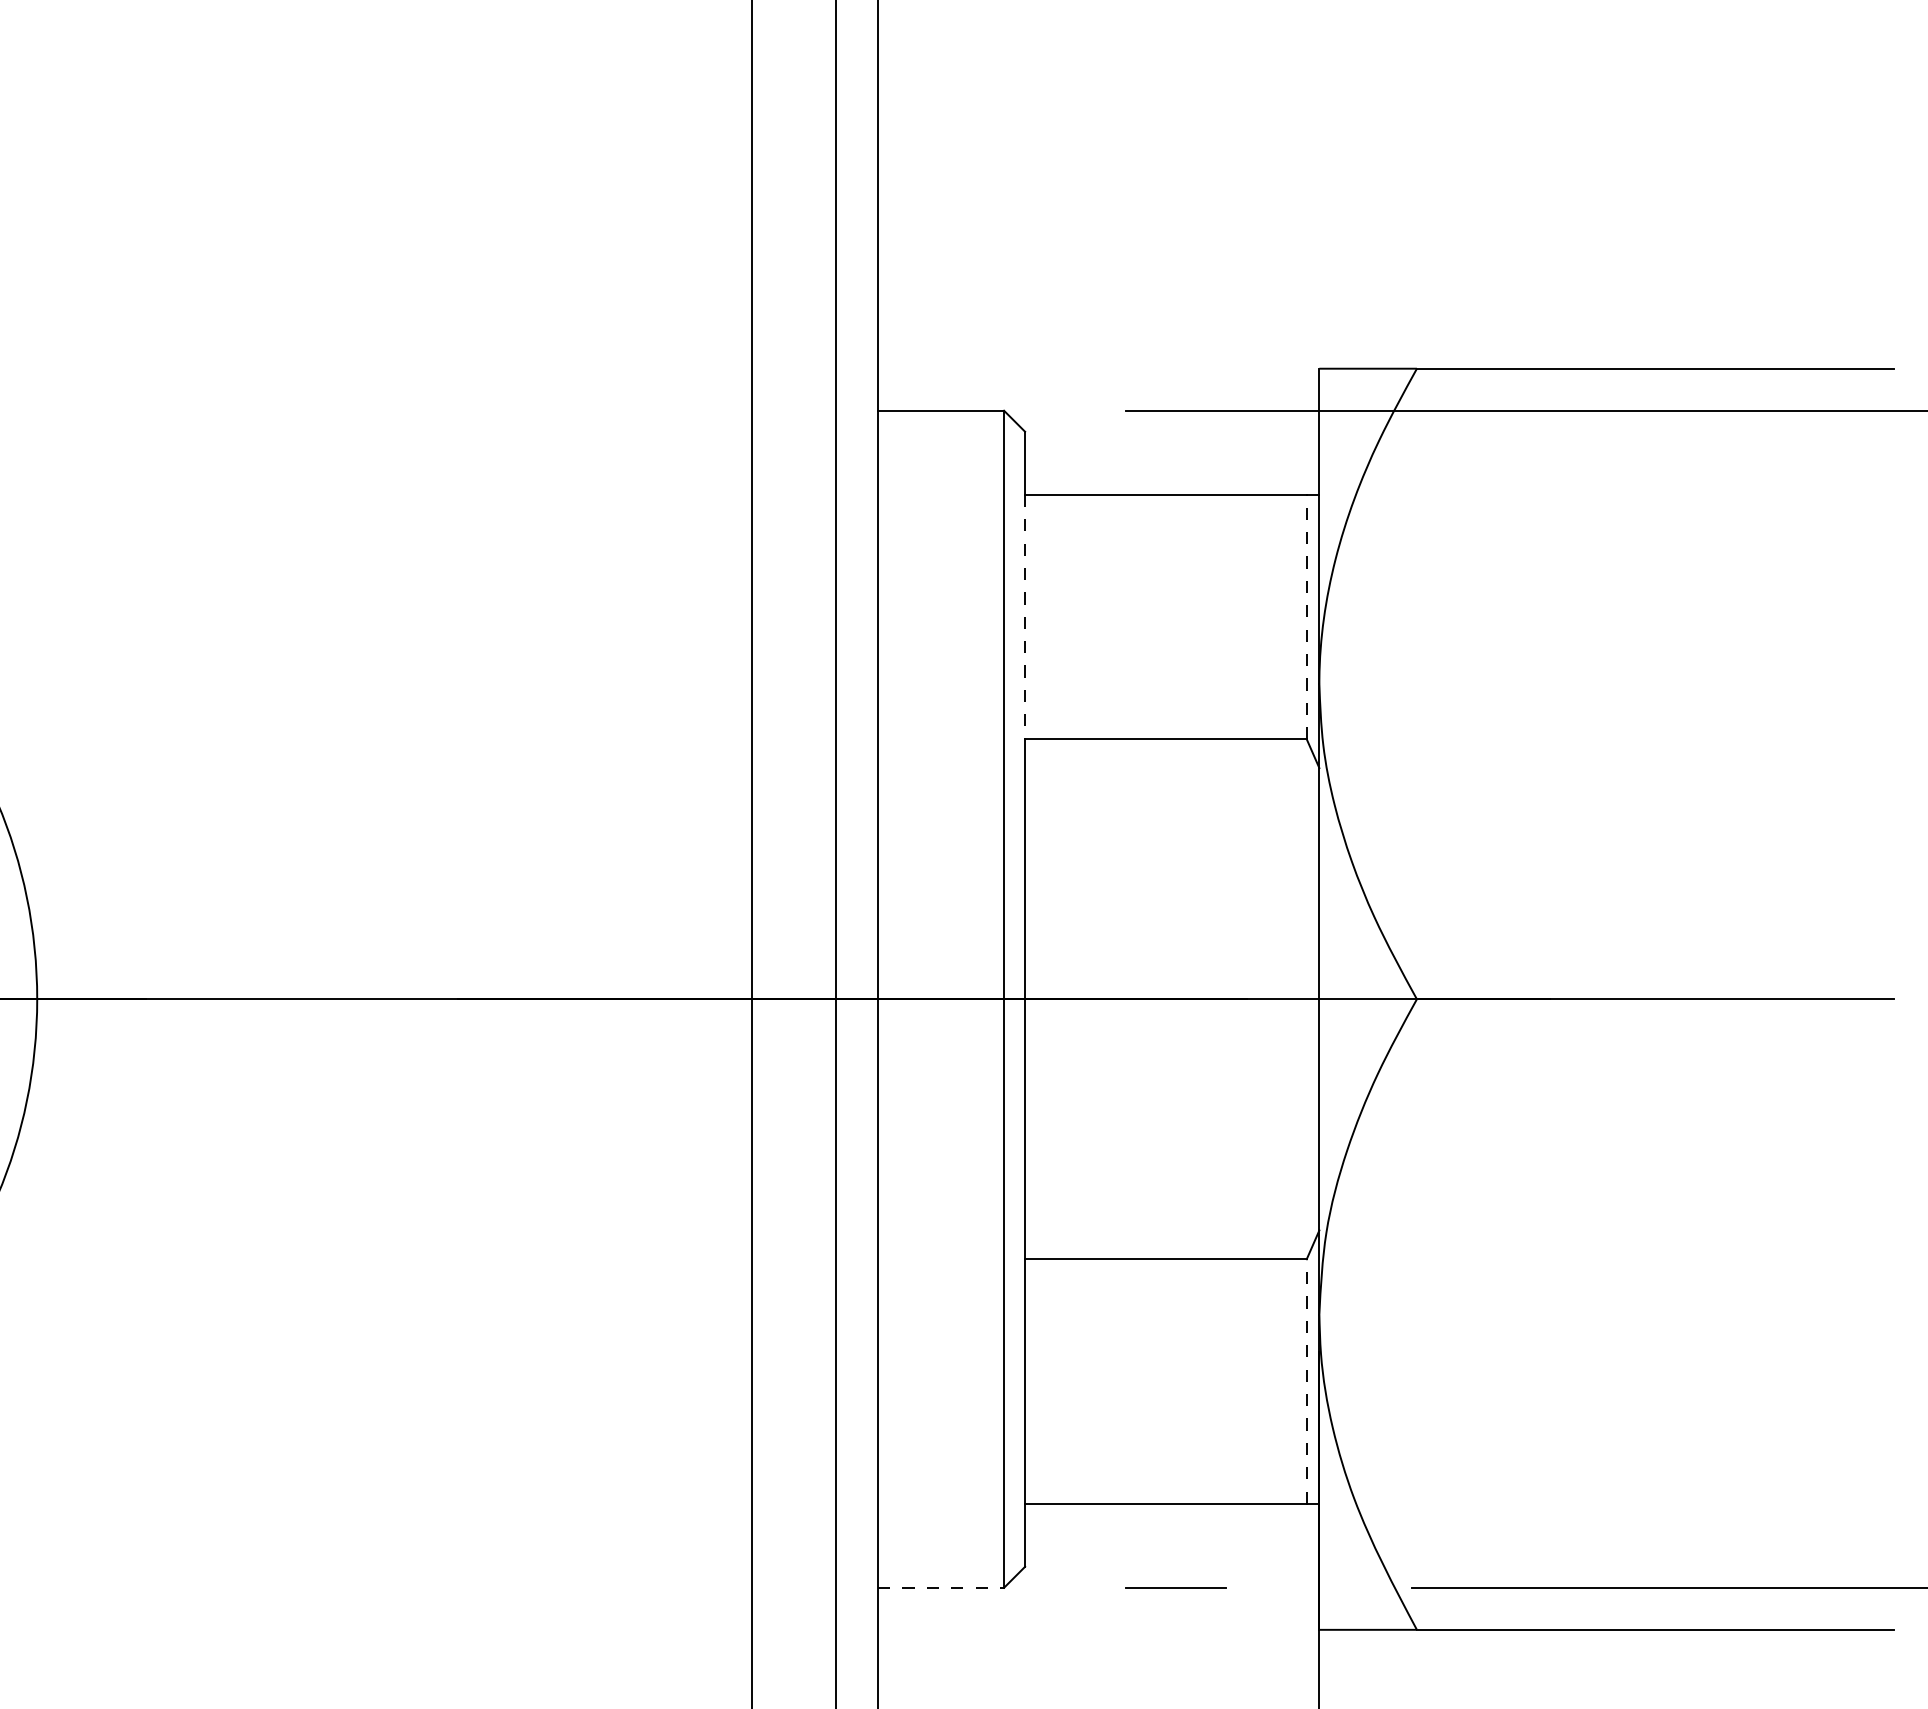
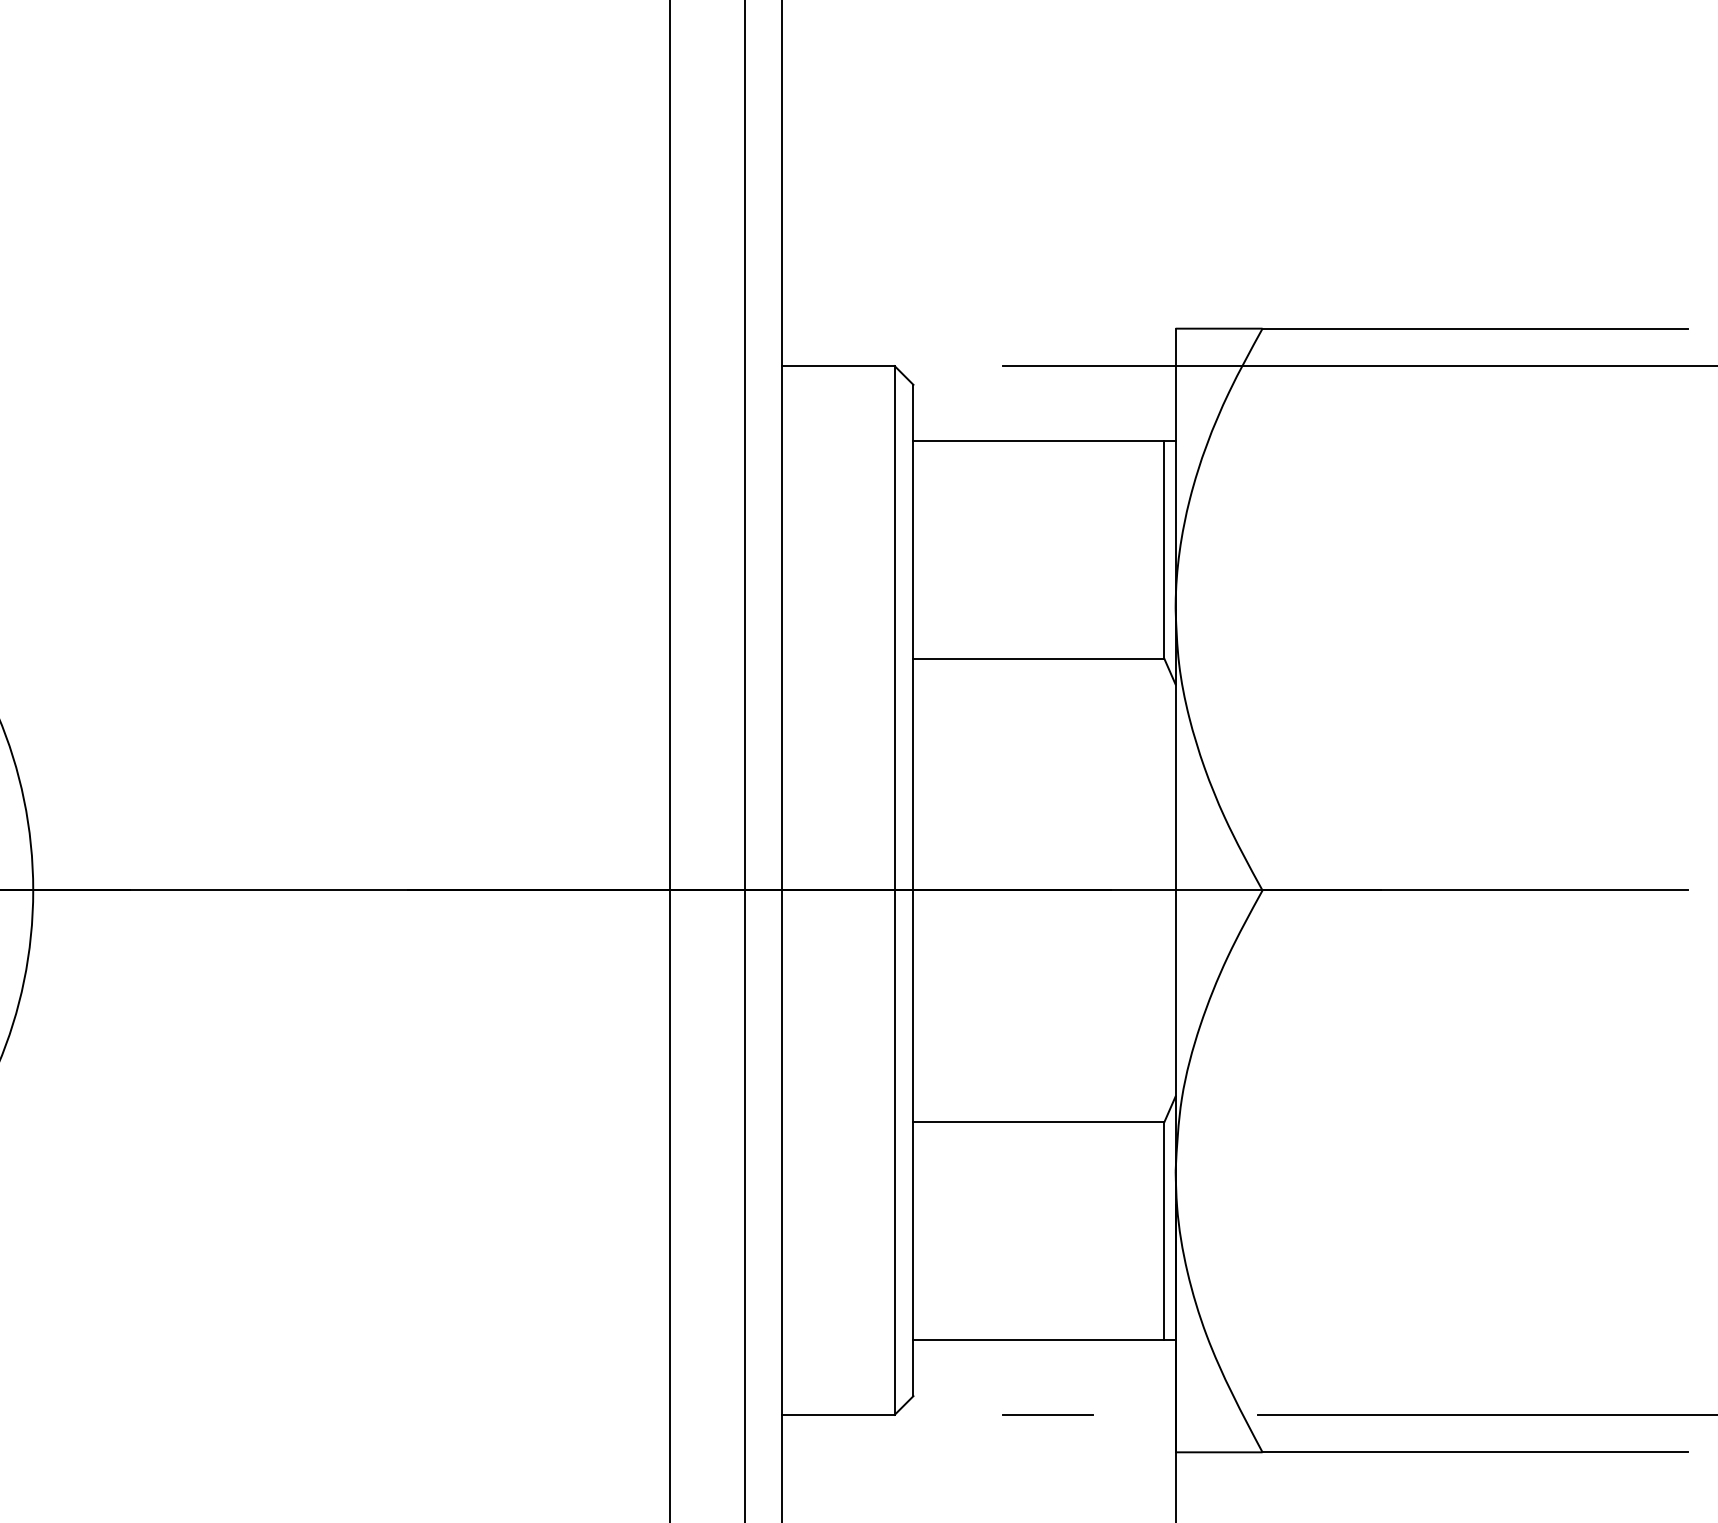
line: (1306, 616) -> (1164, 549), dashed -> solid
line: (1025, 617) -> (913, 550), dashed -> solid
line: (1306, 1381) -> (1164, 1231), dashed -> solid
line: (941, 1587) -> (838, 1414), dashed -> solid

